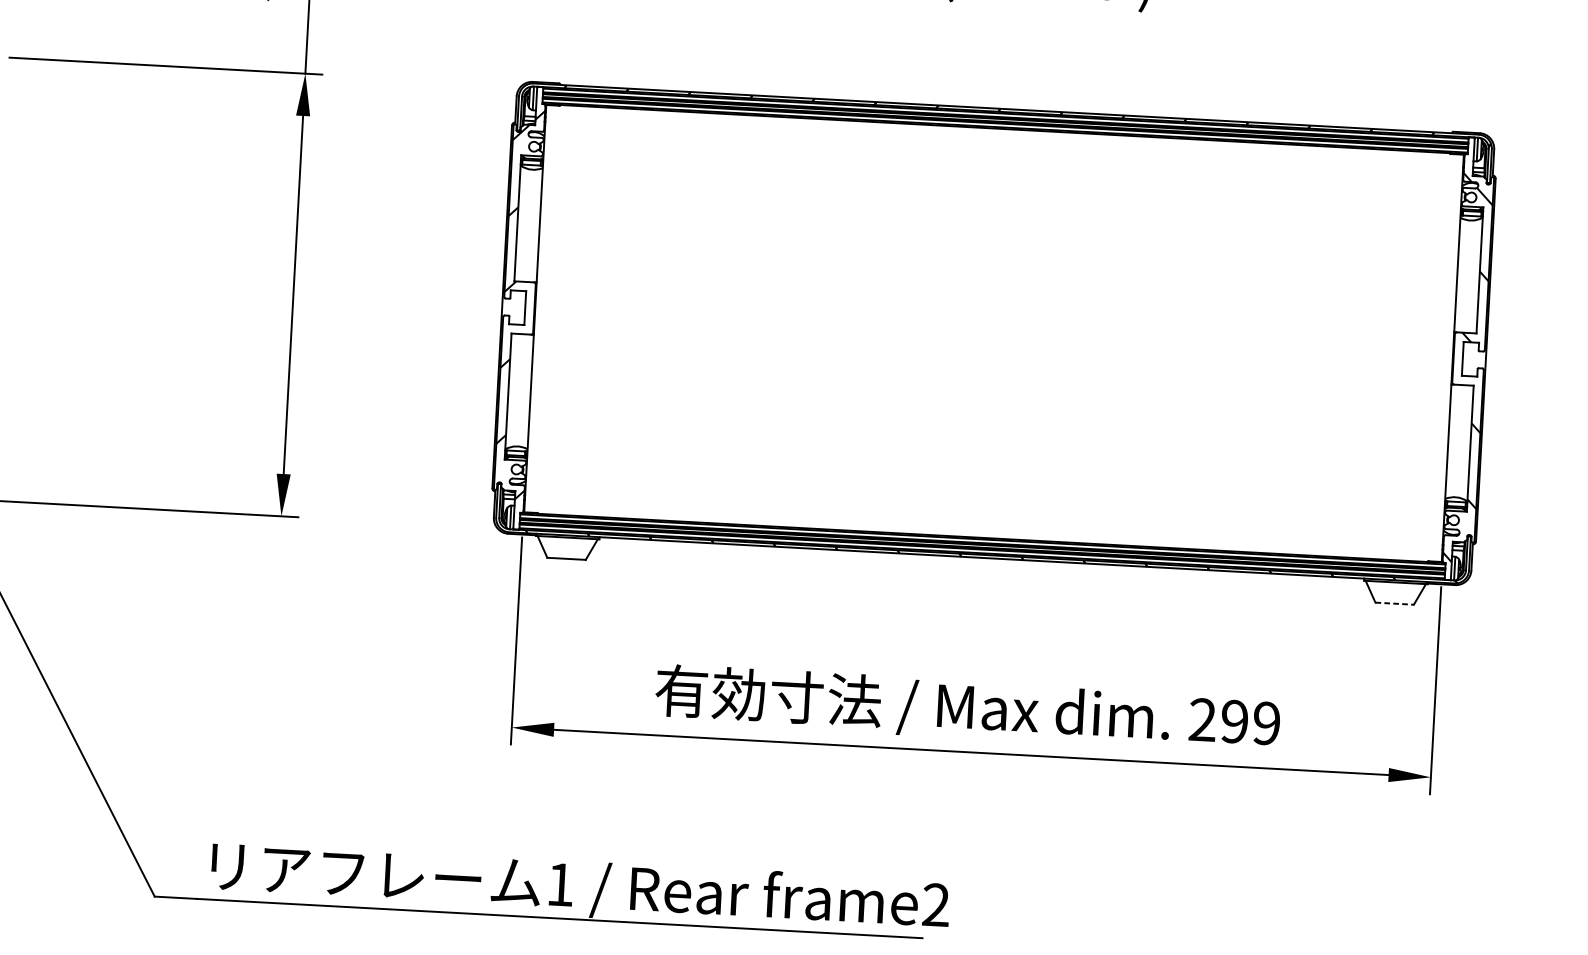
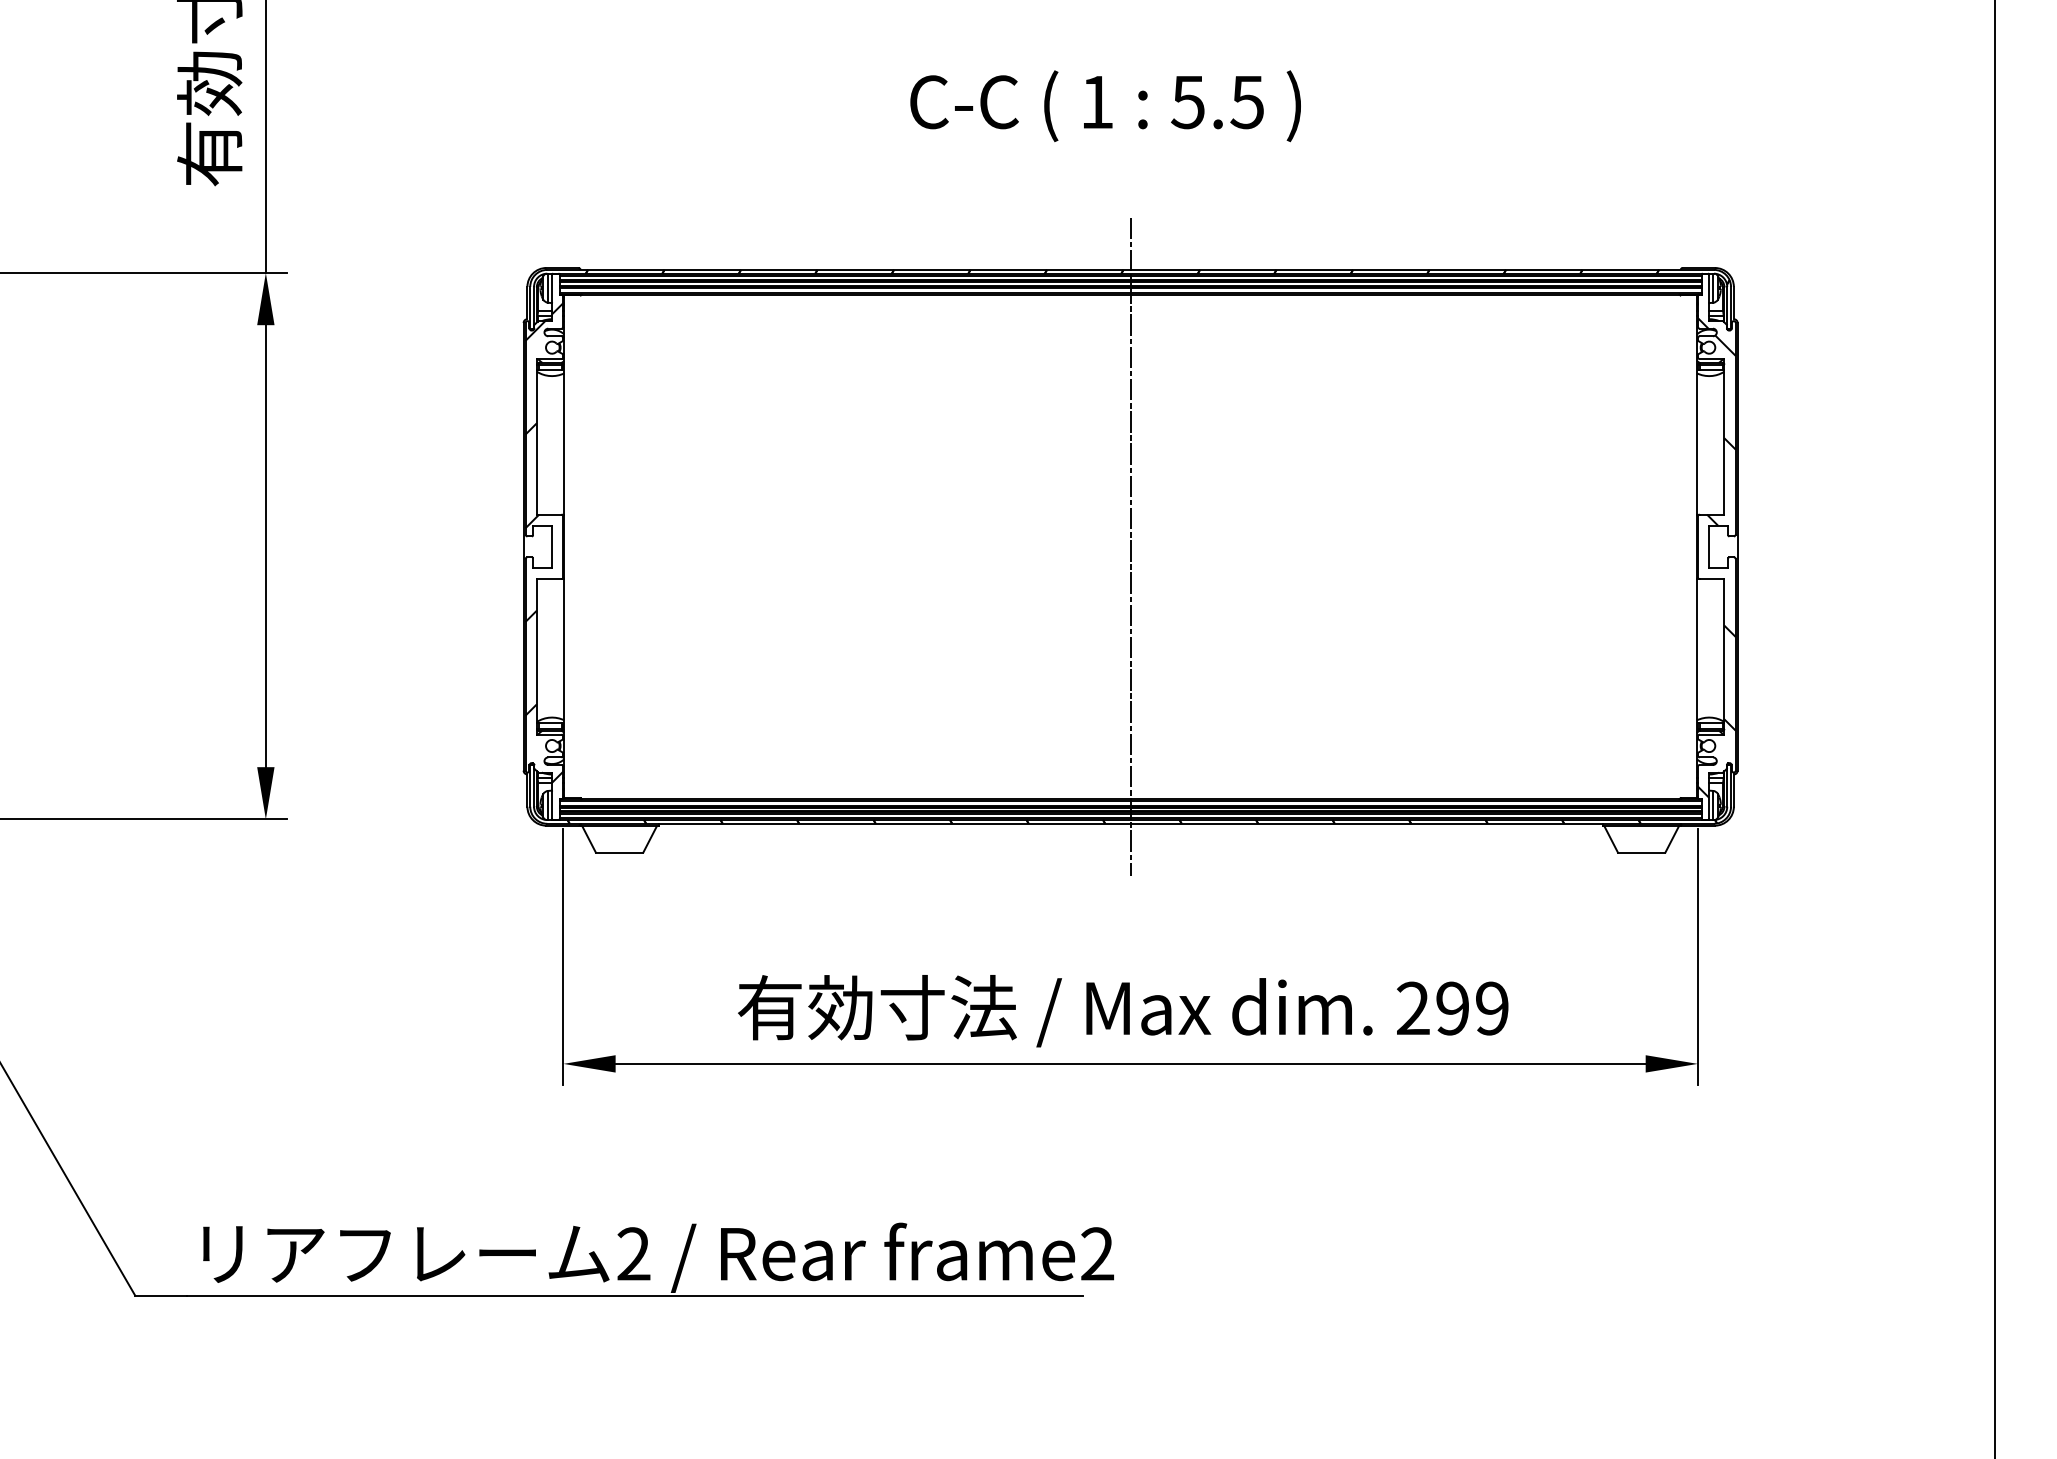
line: (993, 333) -> (1130, 546), added
line: (1394, 603) -> (1641, 852), dashed -> solid
text: (560, 884) -> (633, 1253), 1 -> 2

